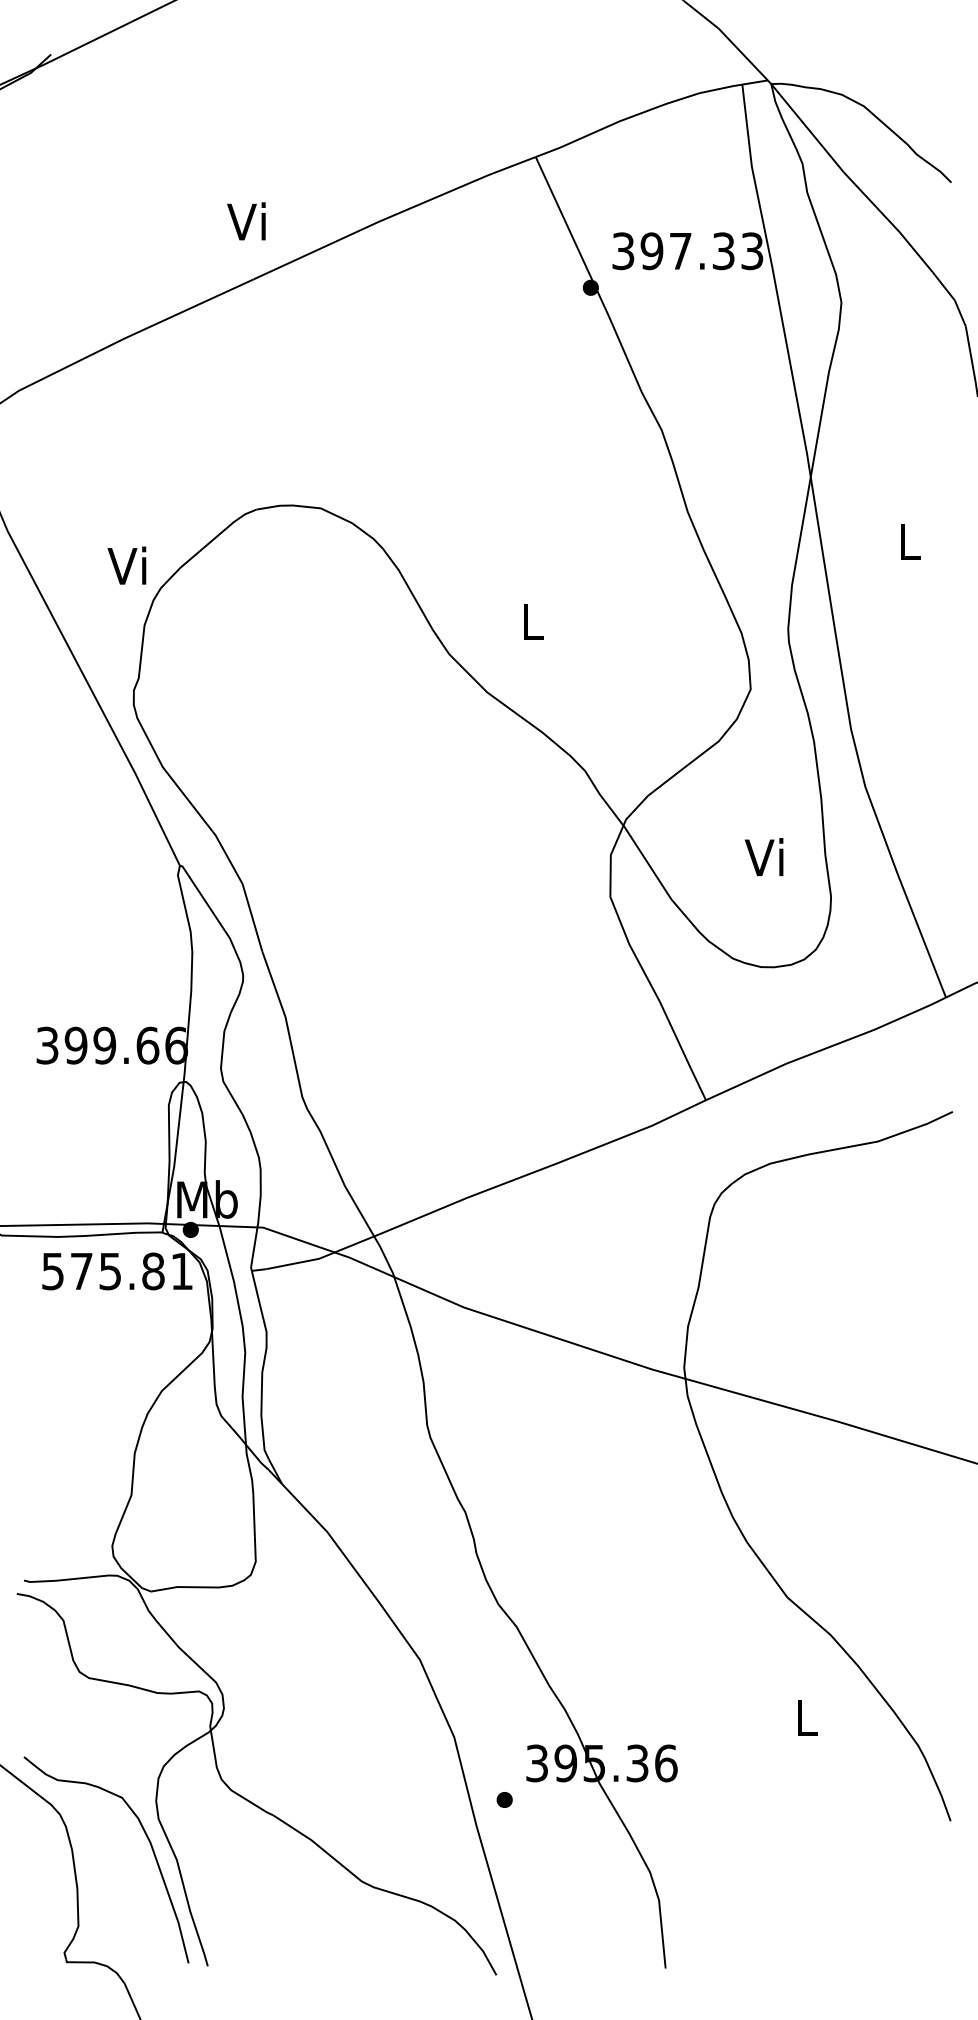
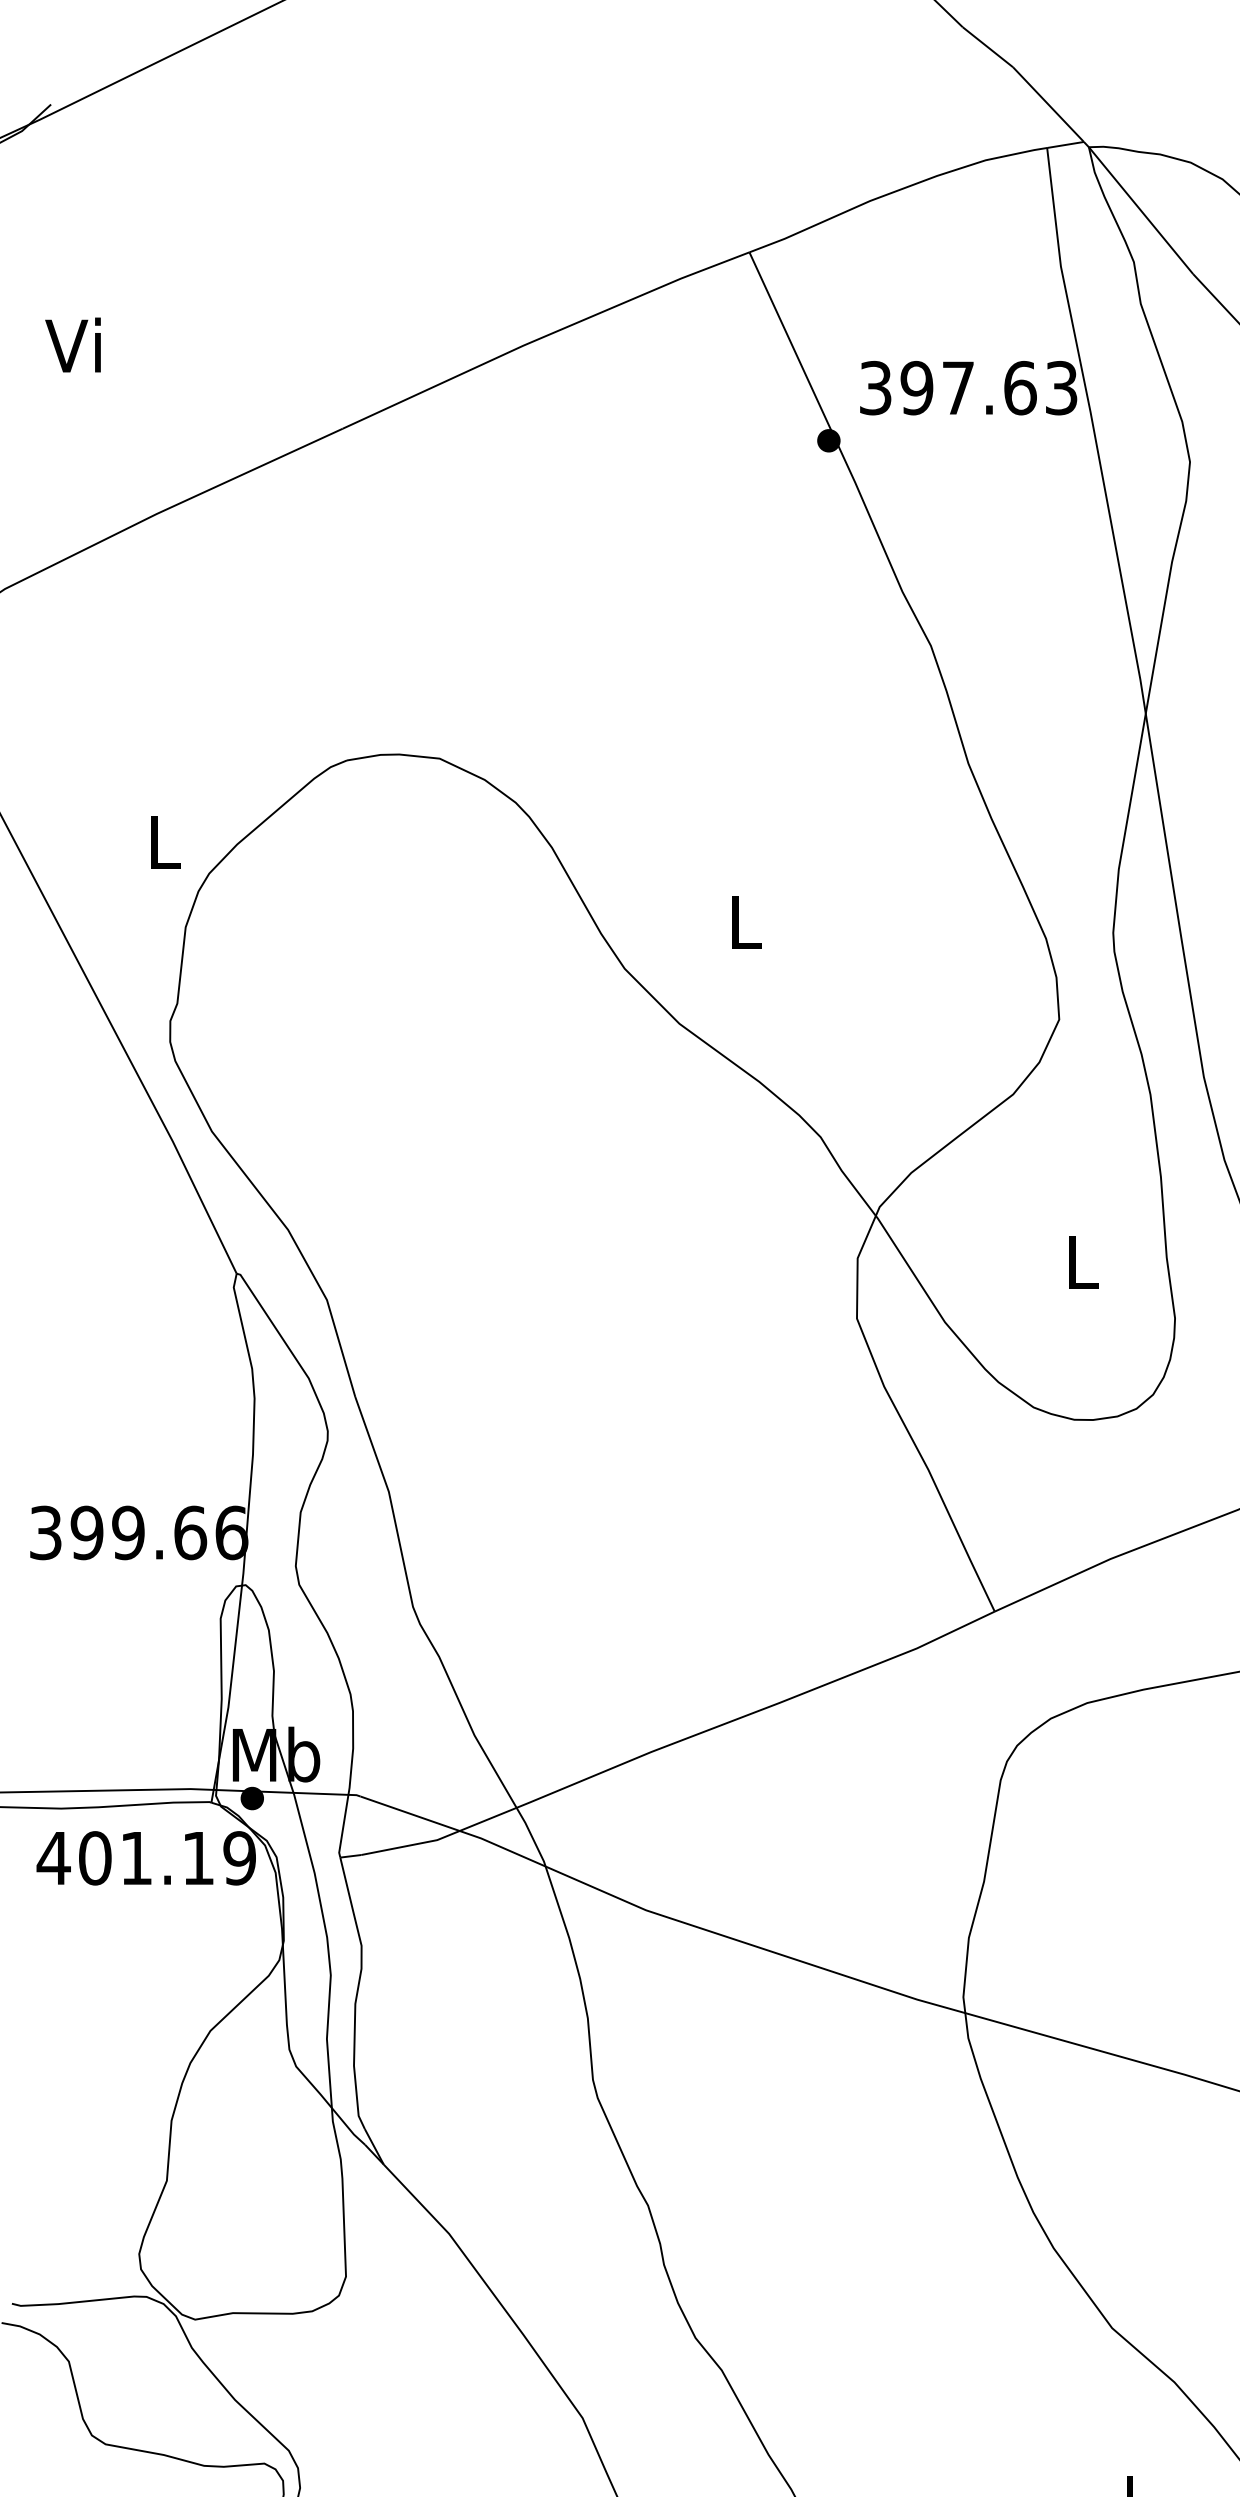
text: (246, 221) -> (73, 345), moved
text: (723, 251) -> (1020, 388), 397.33 -> 397.63
text: (126, 565) -> (159, 840), Vi -> L
text: (763, 857) -> (1077, 1261), Vi -> L
text: (117, 1271) -> (146, 1858), 575.81 -> 401.19

